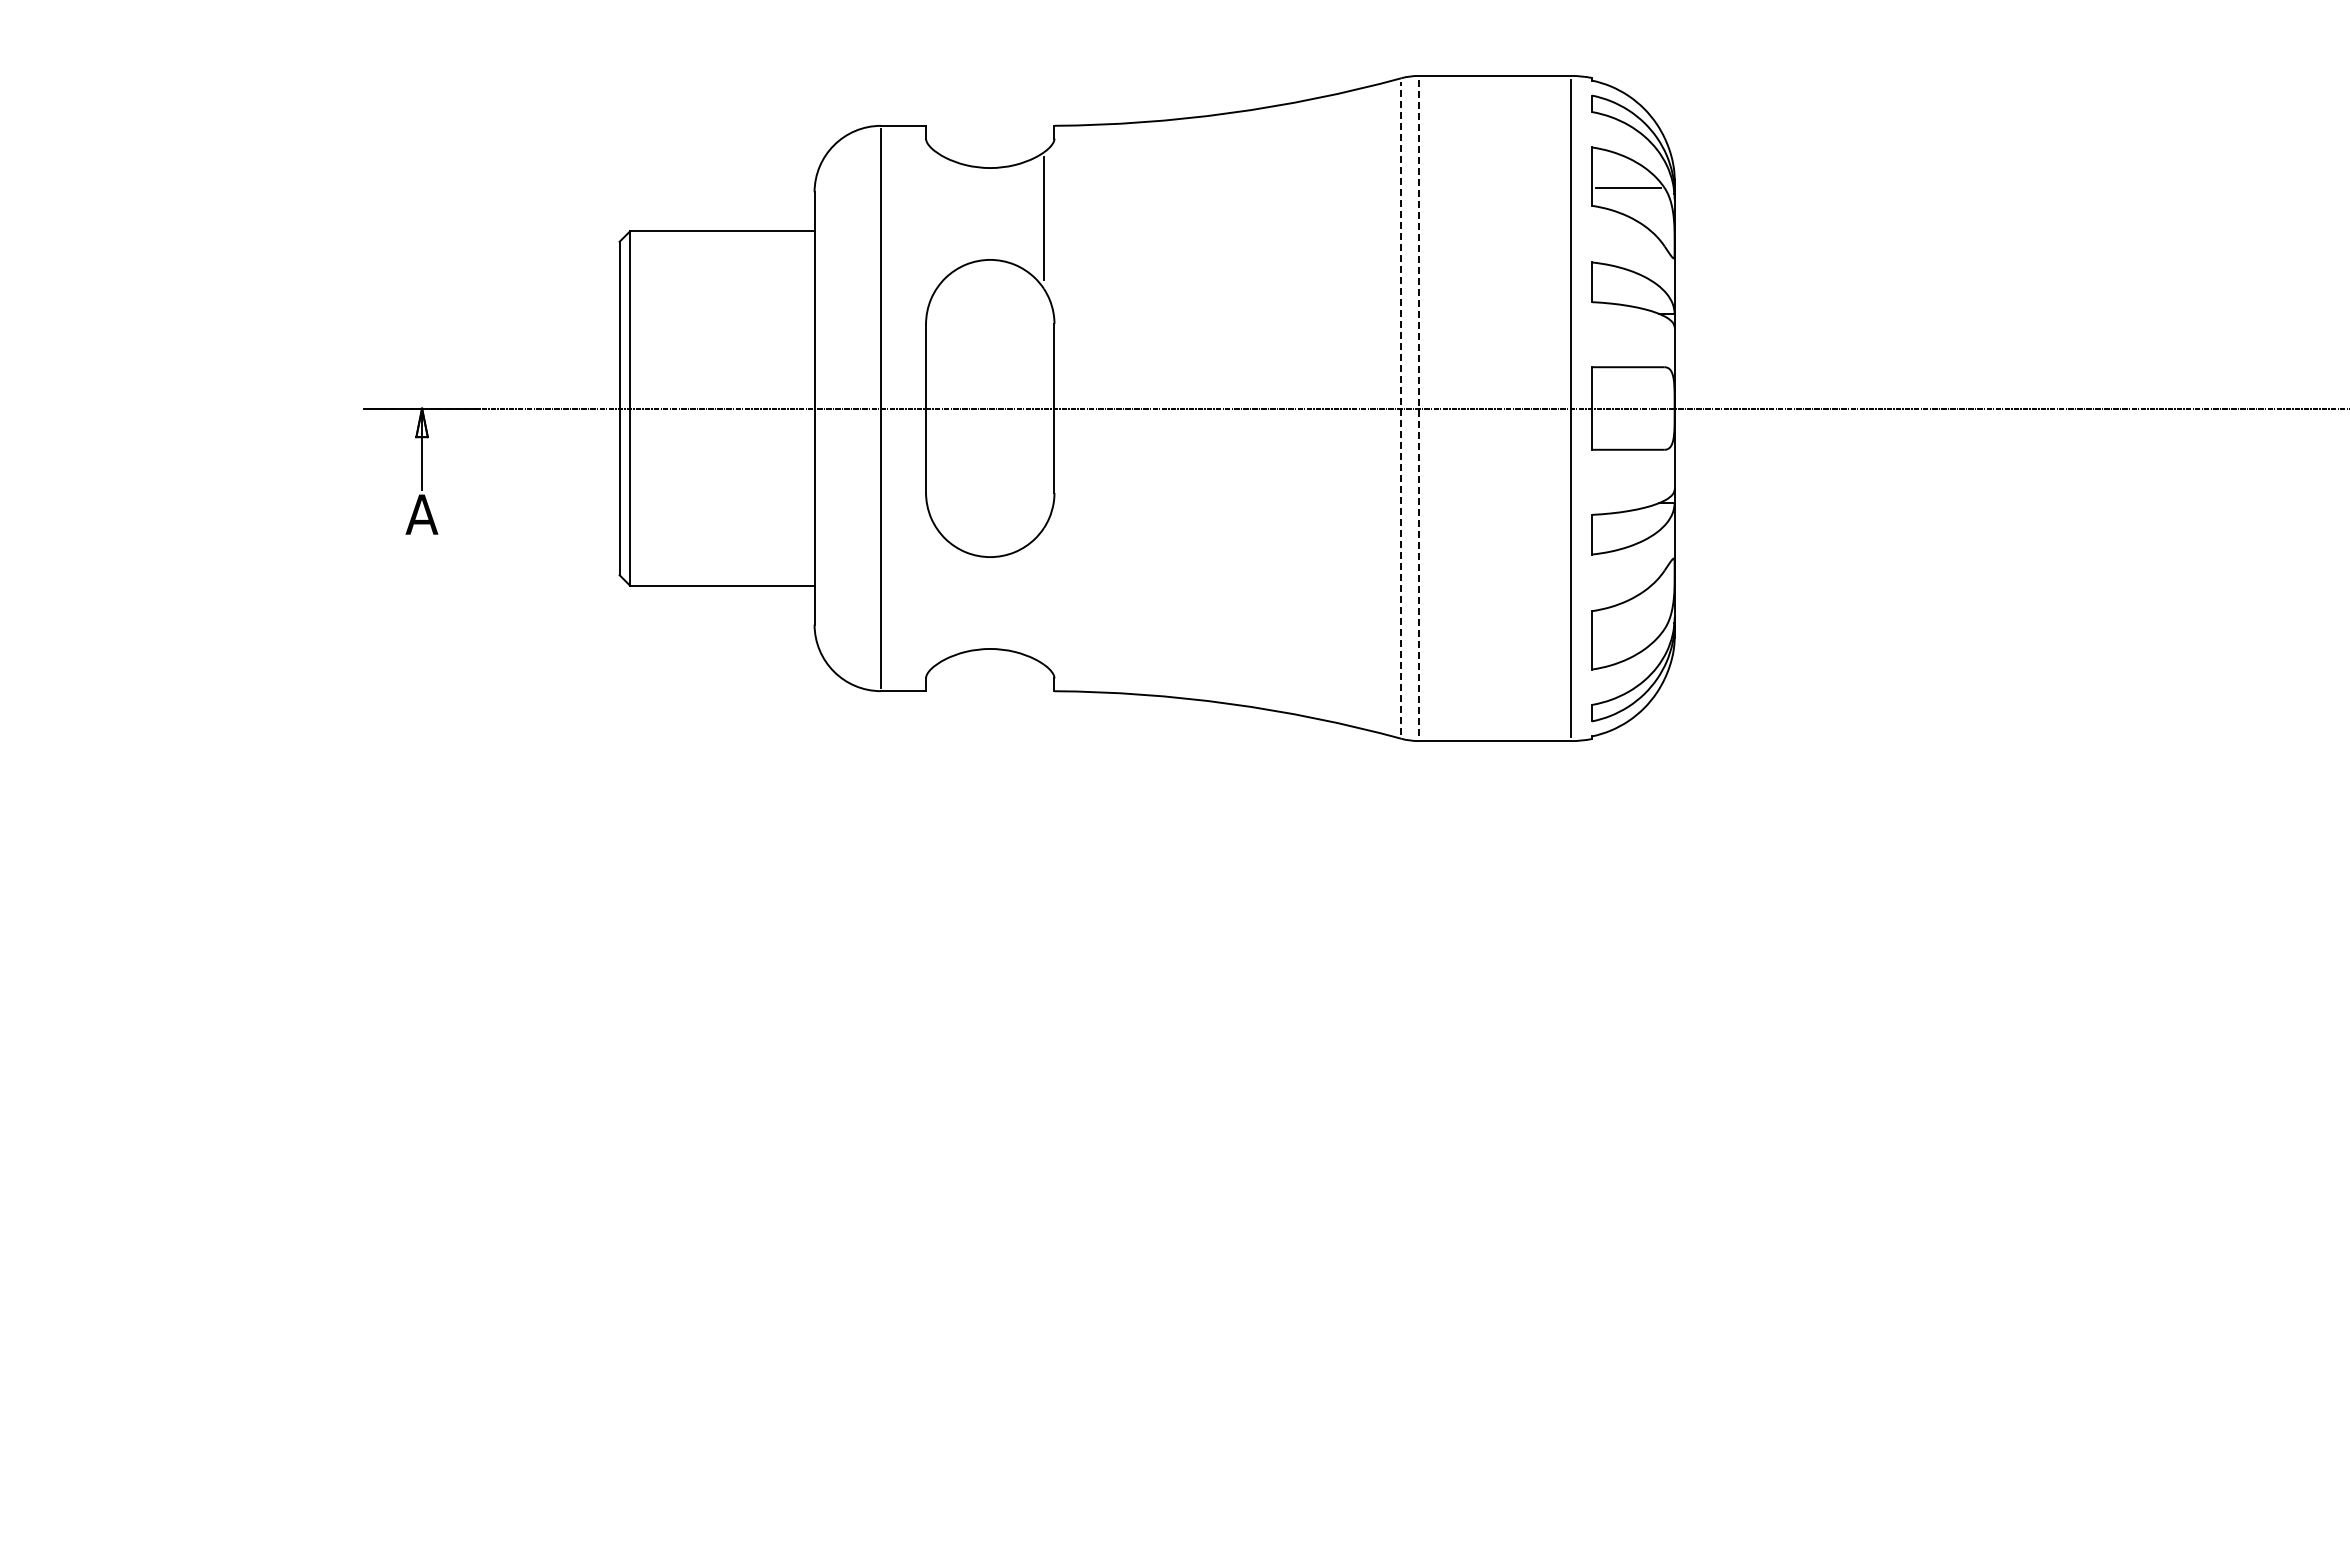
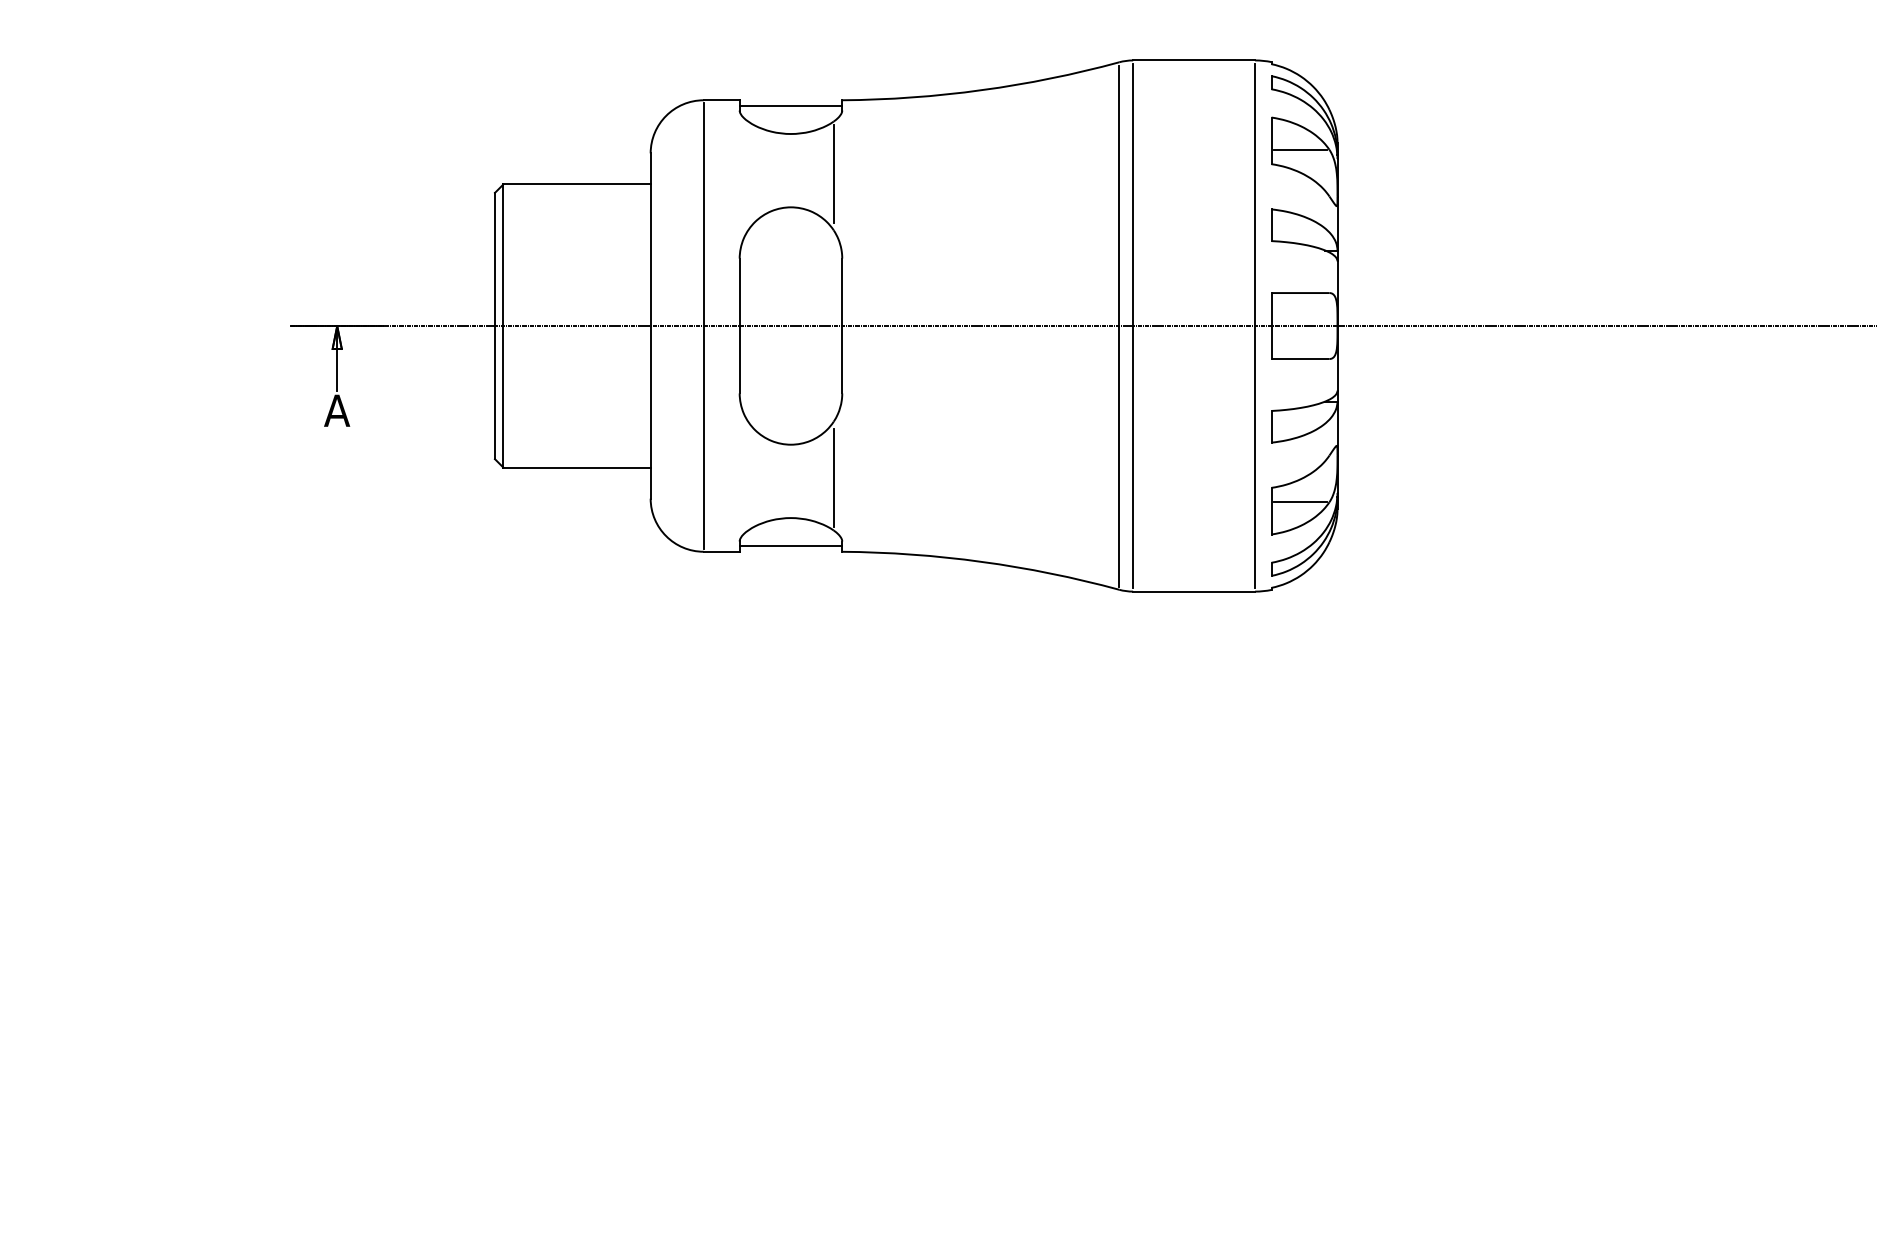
line: (990, 133) -> (791, 106), added
line: (1401, 408) -> (1119, 326), dashed -> solid
line: (1418, 409) -> (1132, 326), dashed -> solid
line: (1043, 598) -> (833, 477), added
line: (1627, 629) -> (1299, 502), added
line: (990, 683) -> (791, 545), added

